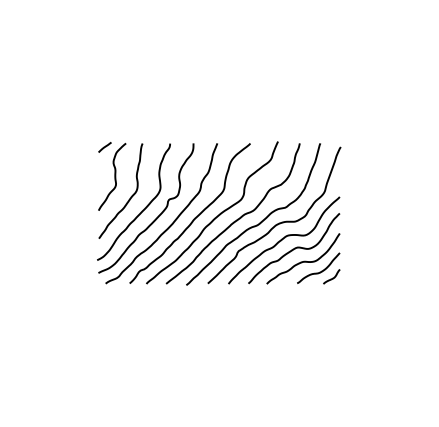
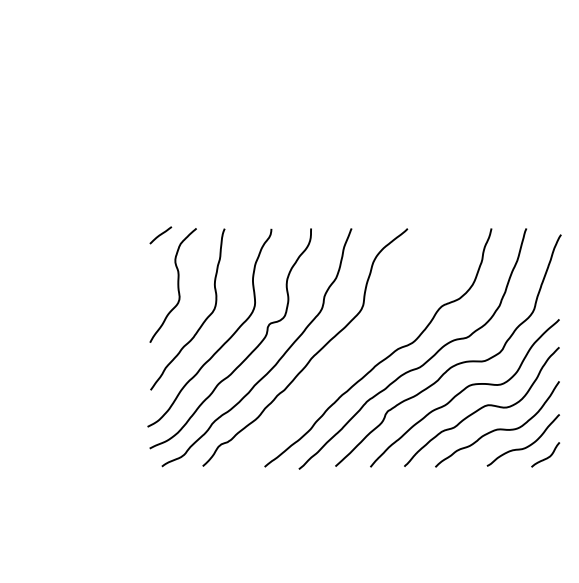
curve: (214, 217) -> (346, 354), removed

